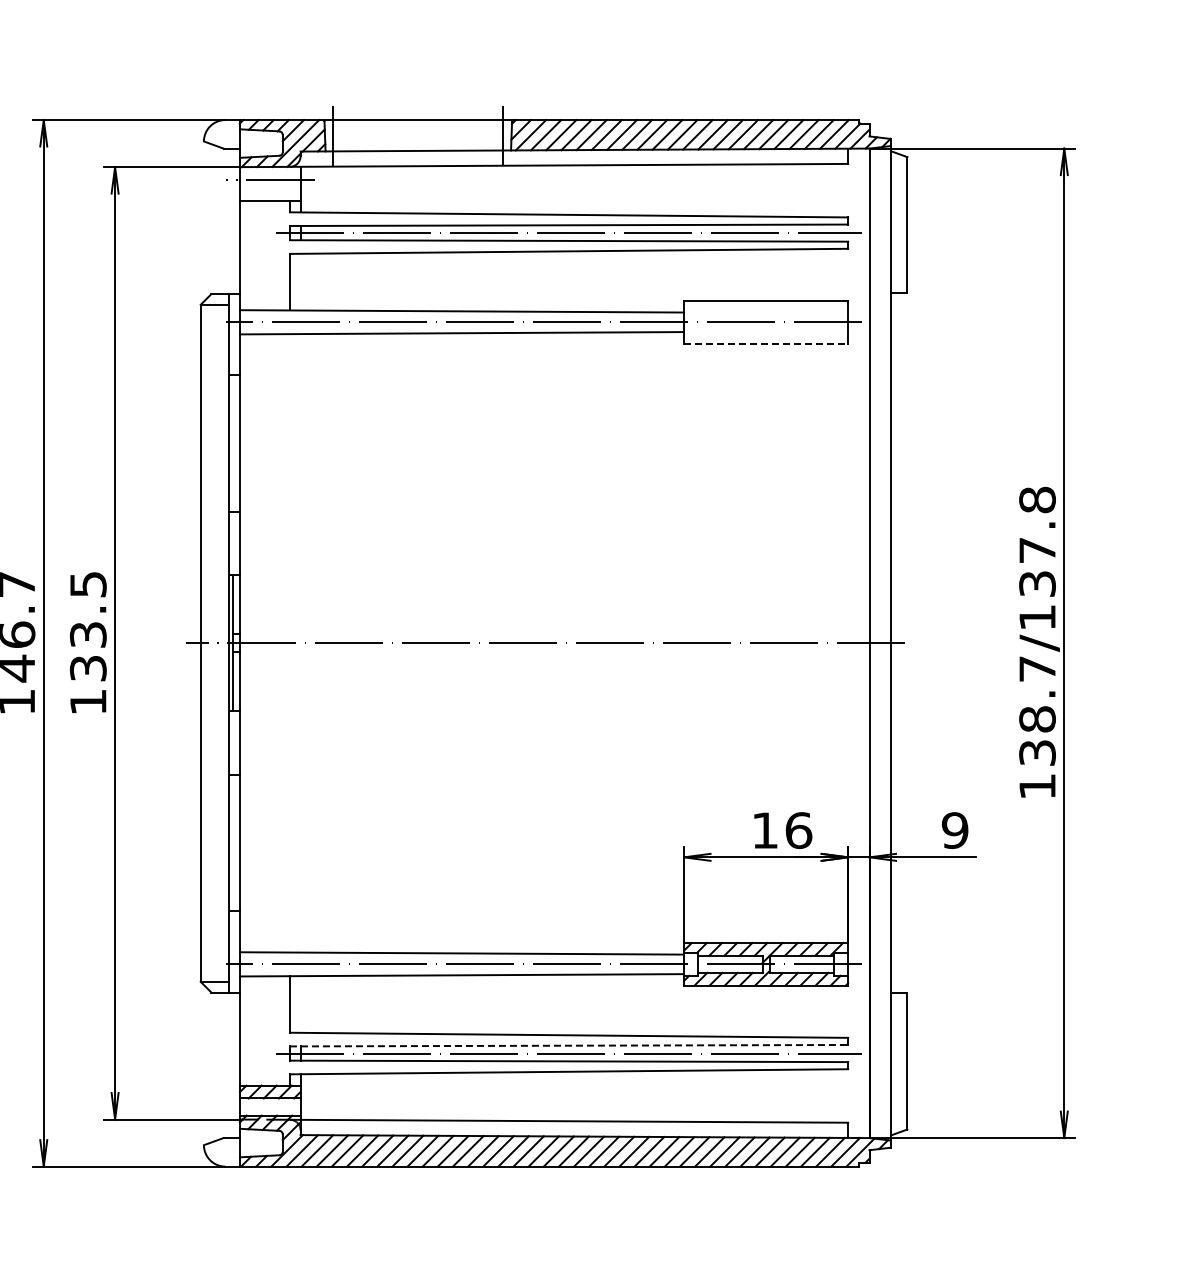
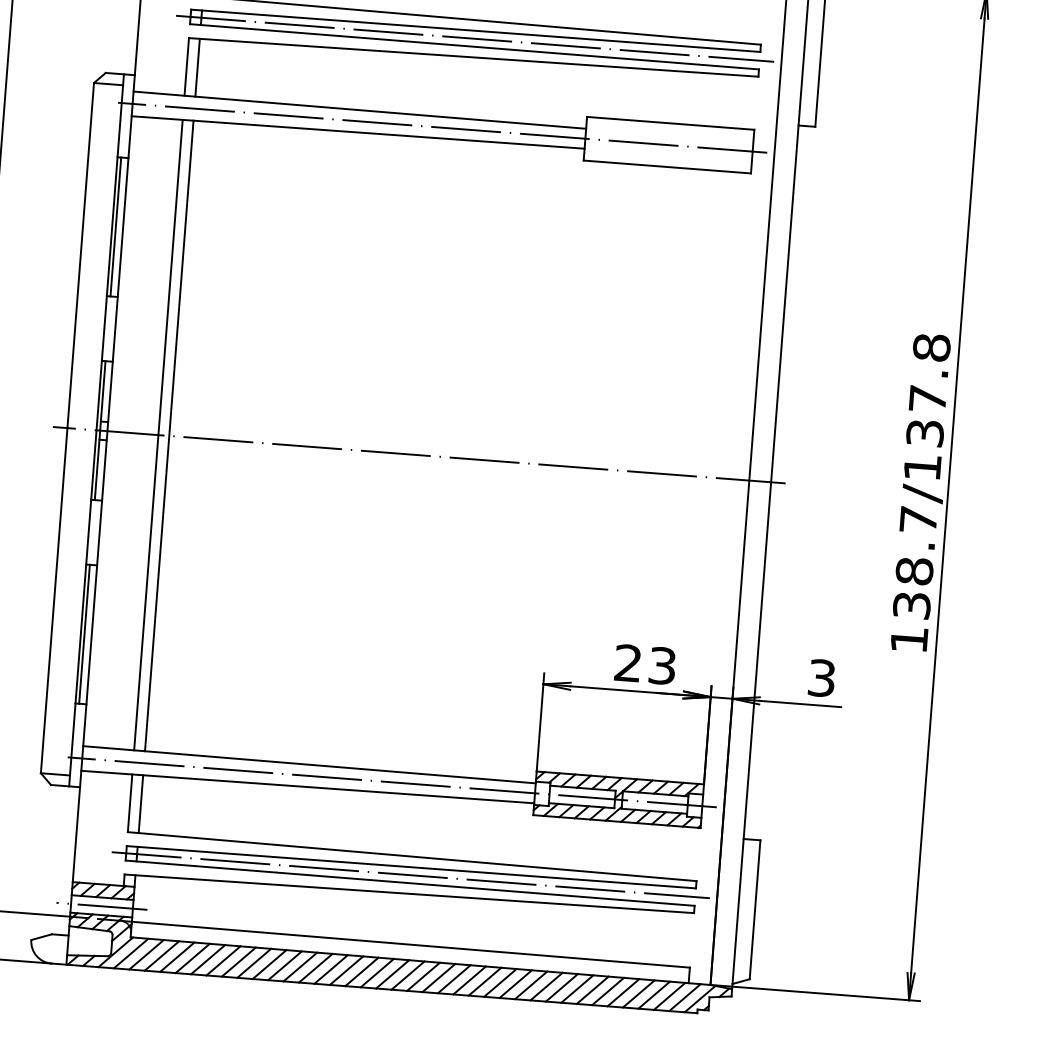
line: (300, 281) -> (197, 67), added
line: (766, 343) -> (667, 166), dashed -> solid
line: (232, 443) -> (115, 226), added
line: (289, 643) -> (157, 435), added
line: (300, 643) -> (169, 436), added
text: (782, 830) -> (645, 664), 16 -> 23
text: (954, 830) -> (821, 678), 9 -> 3
line: (232, 842) -> (84, 633), added
line: (300, 1004) -> (140, 804), added
line: (569, 1045) -> (411, 867), dashed -> solid
line: (269, 1107) -> (101, 906), added

